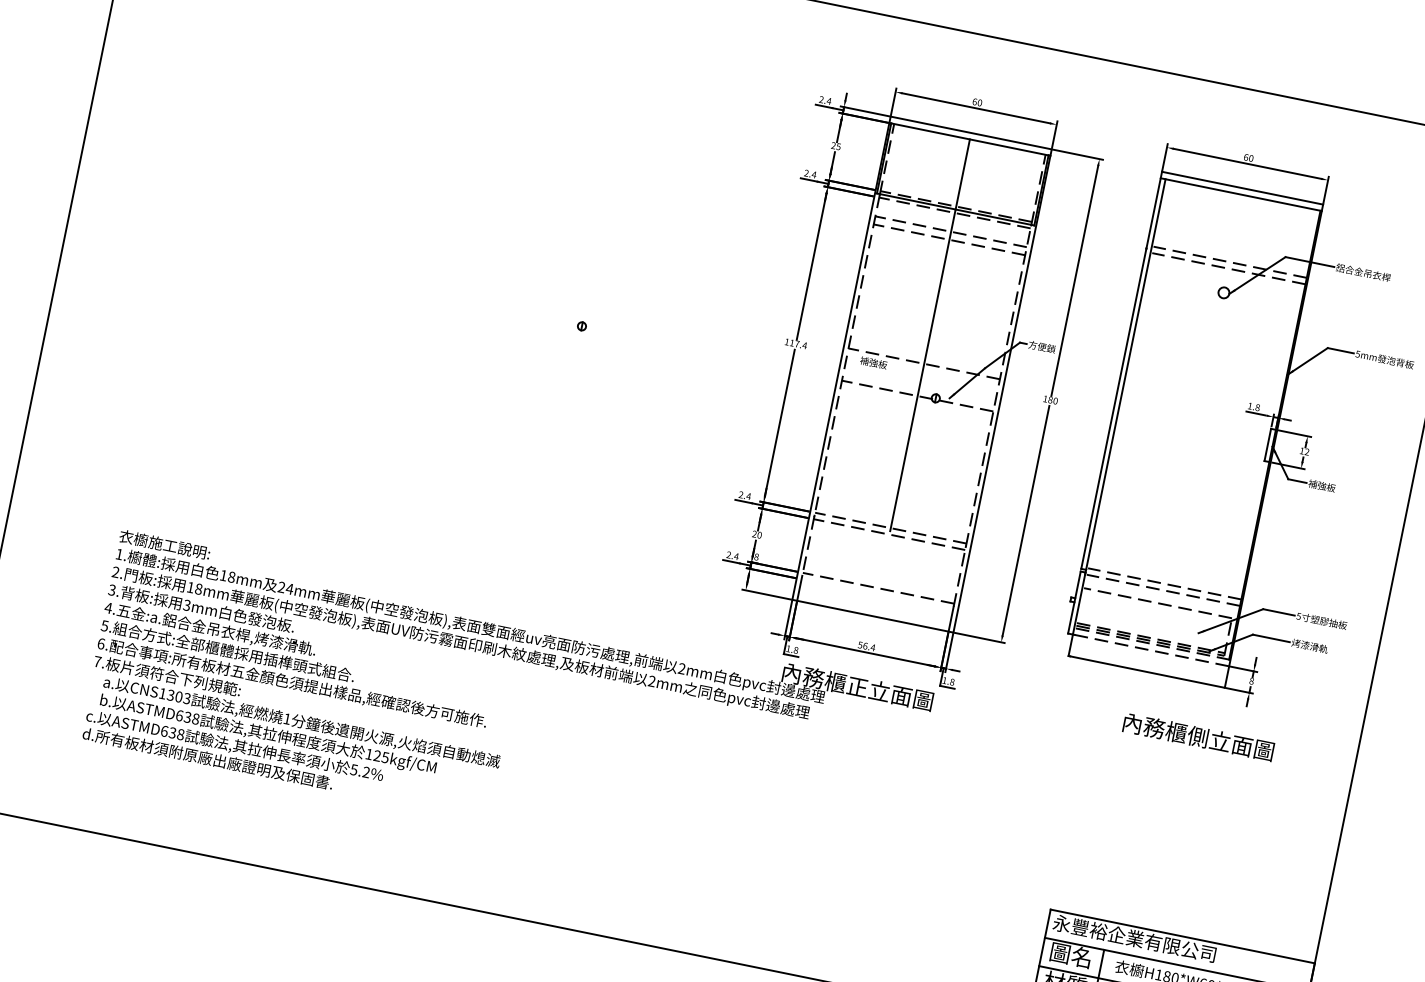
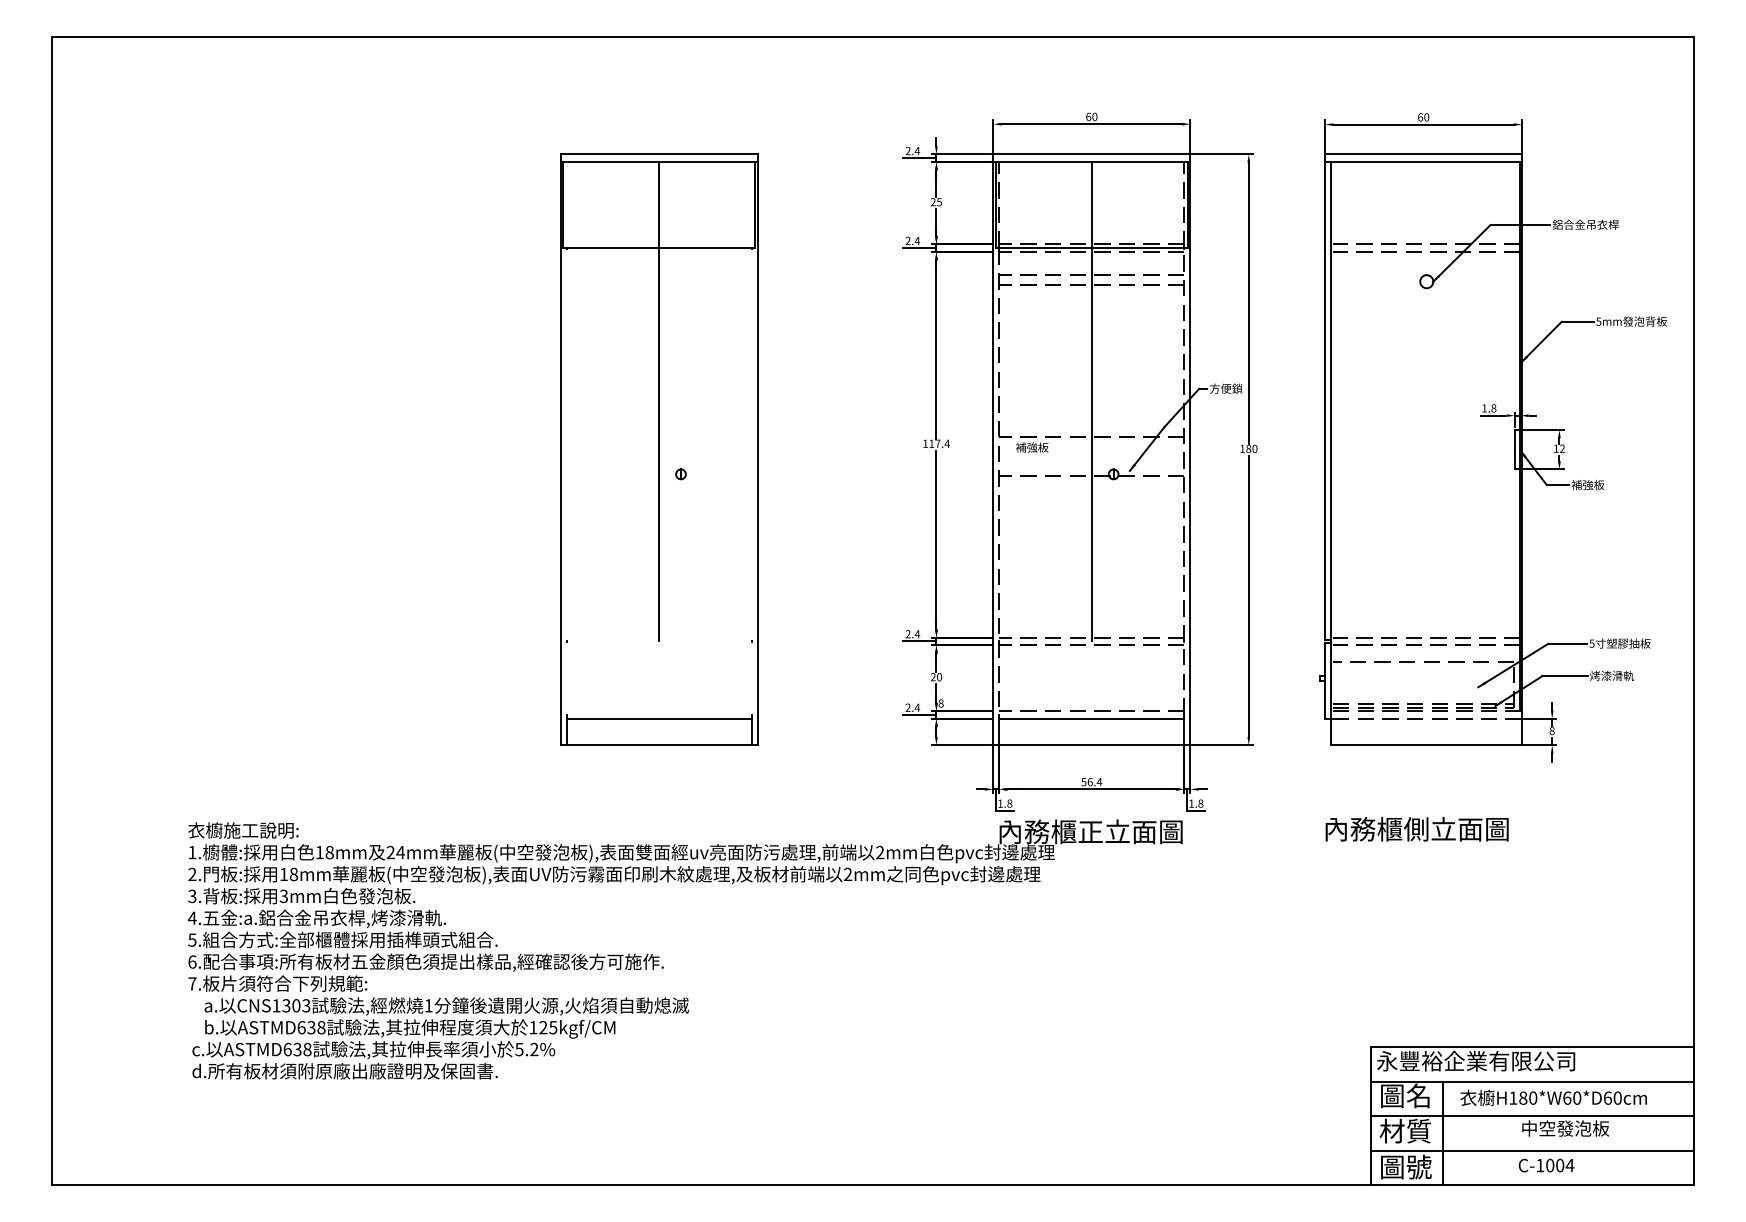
part: (568, 302) -> (659, 449), added
line: (877, 594) -> (1091, 718), added
text: (1198, 737) -> (1416, 829), moved

